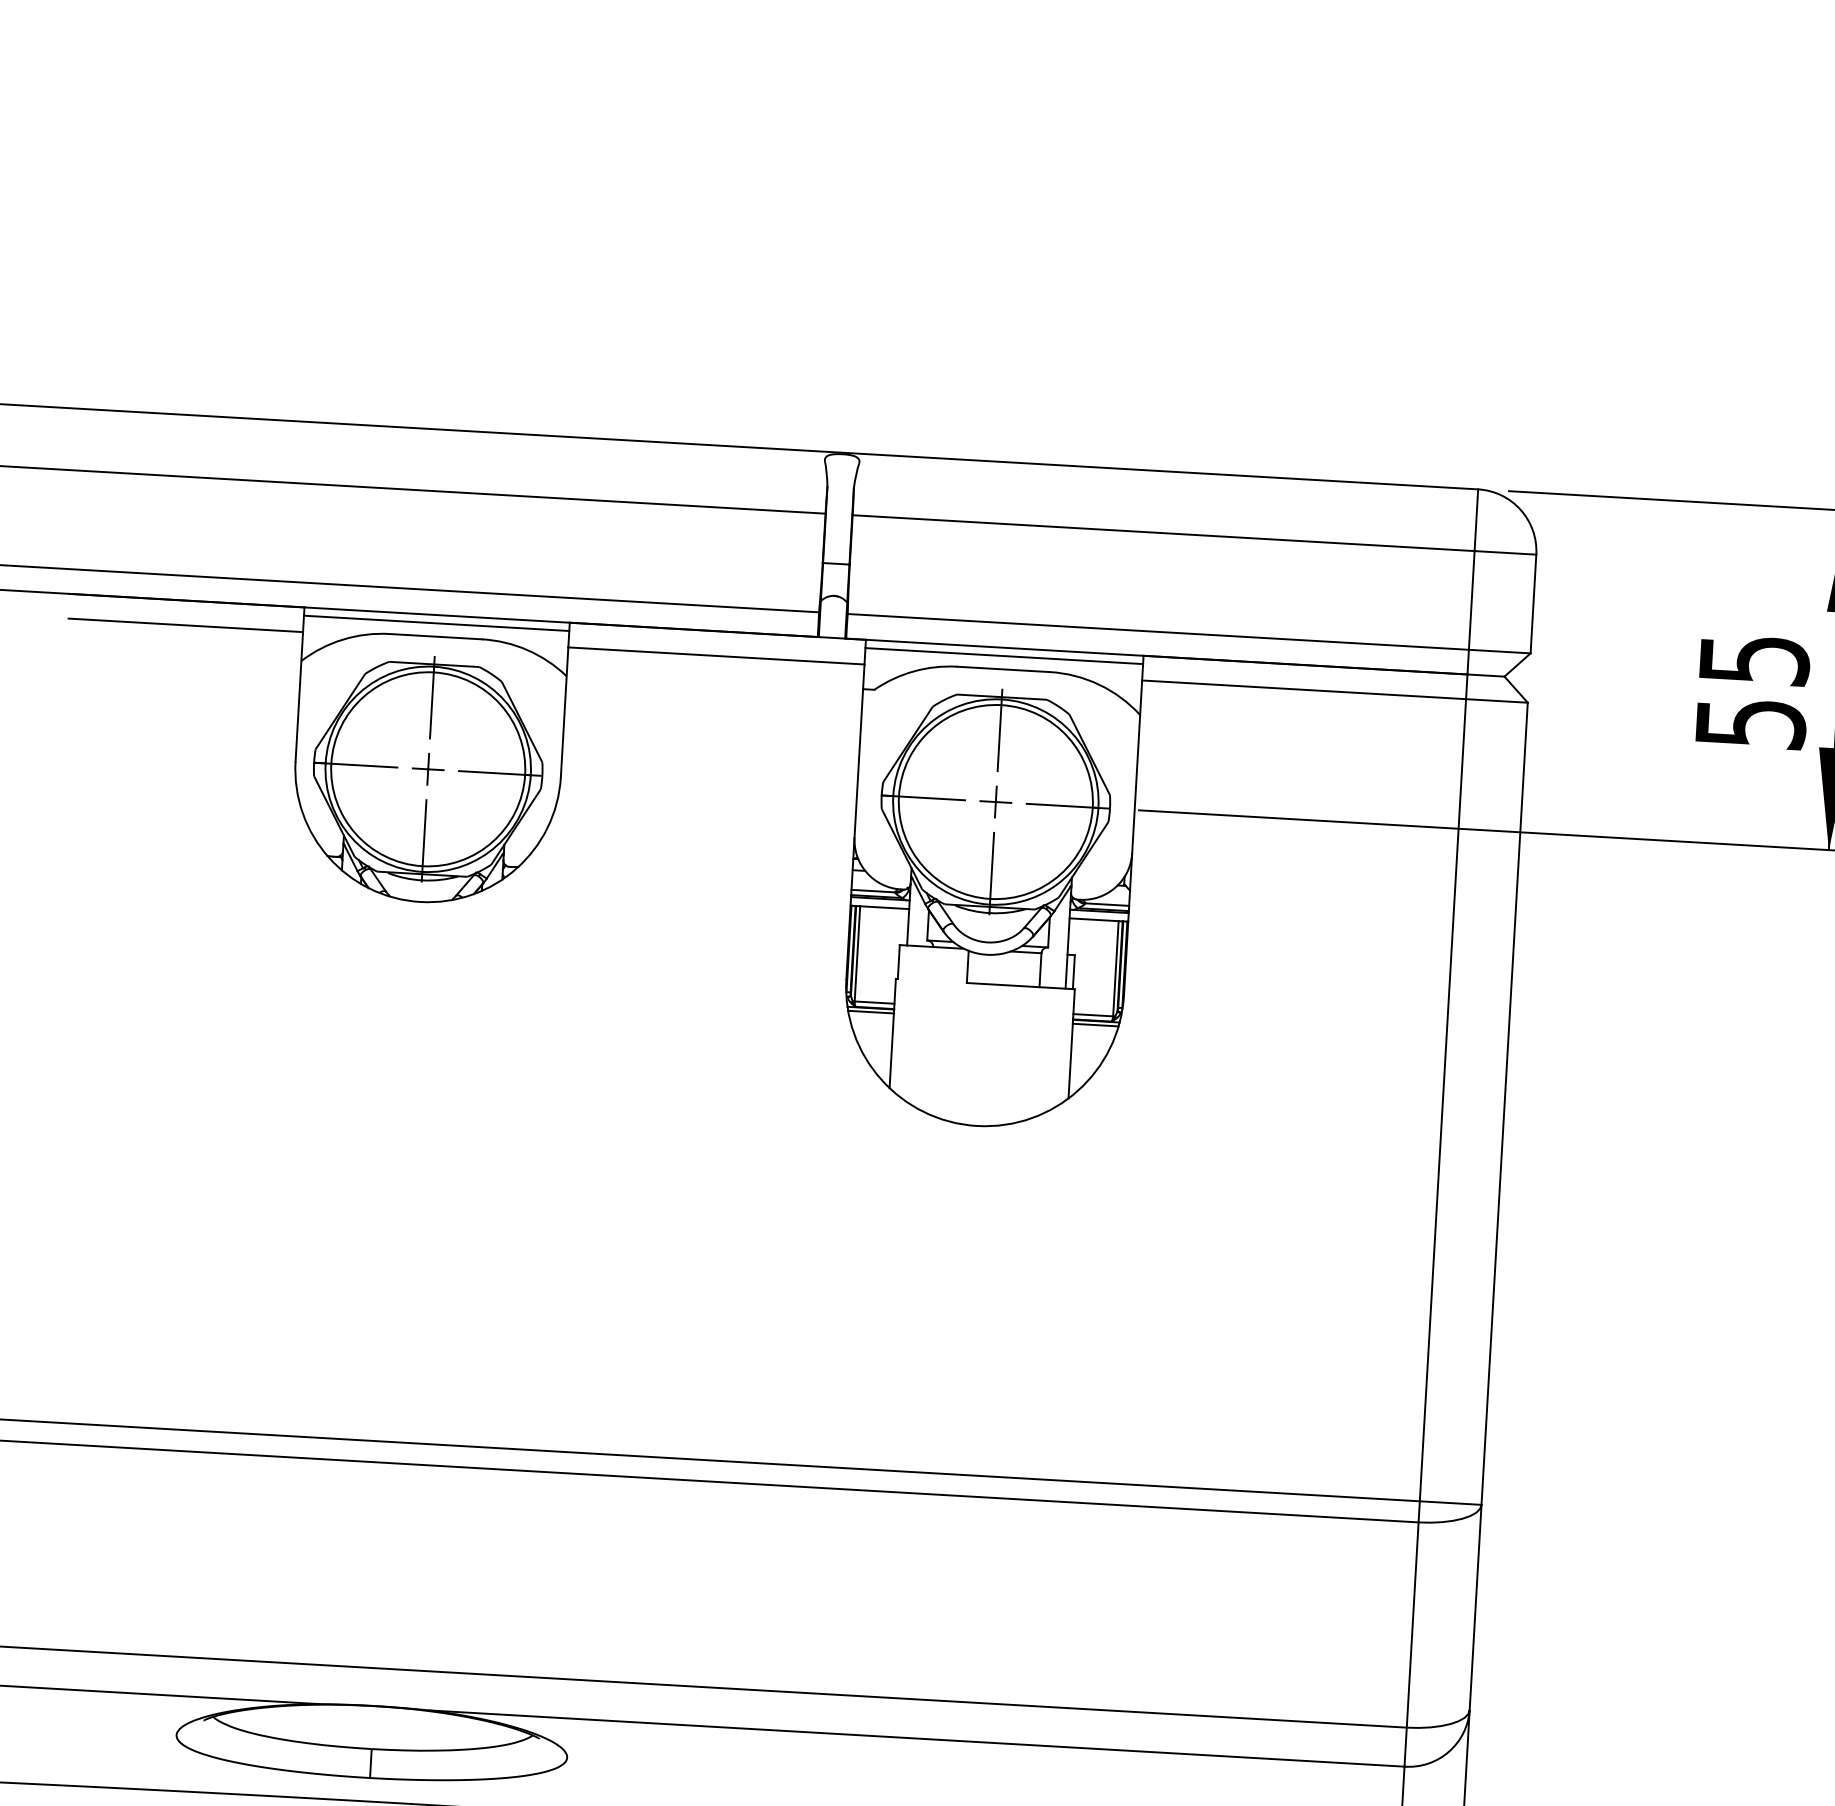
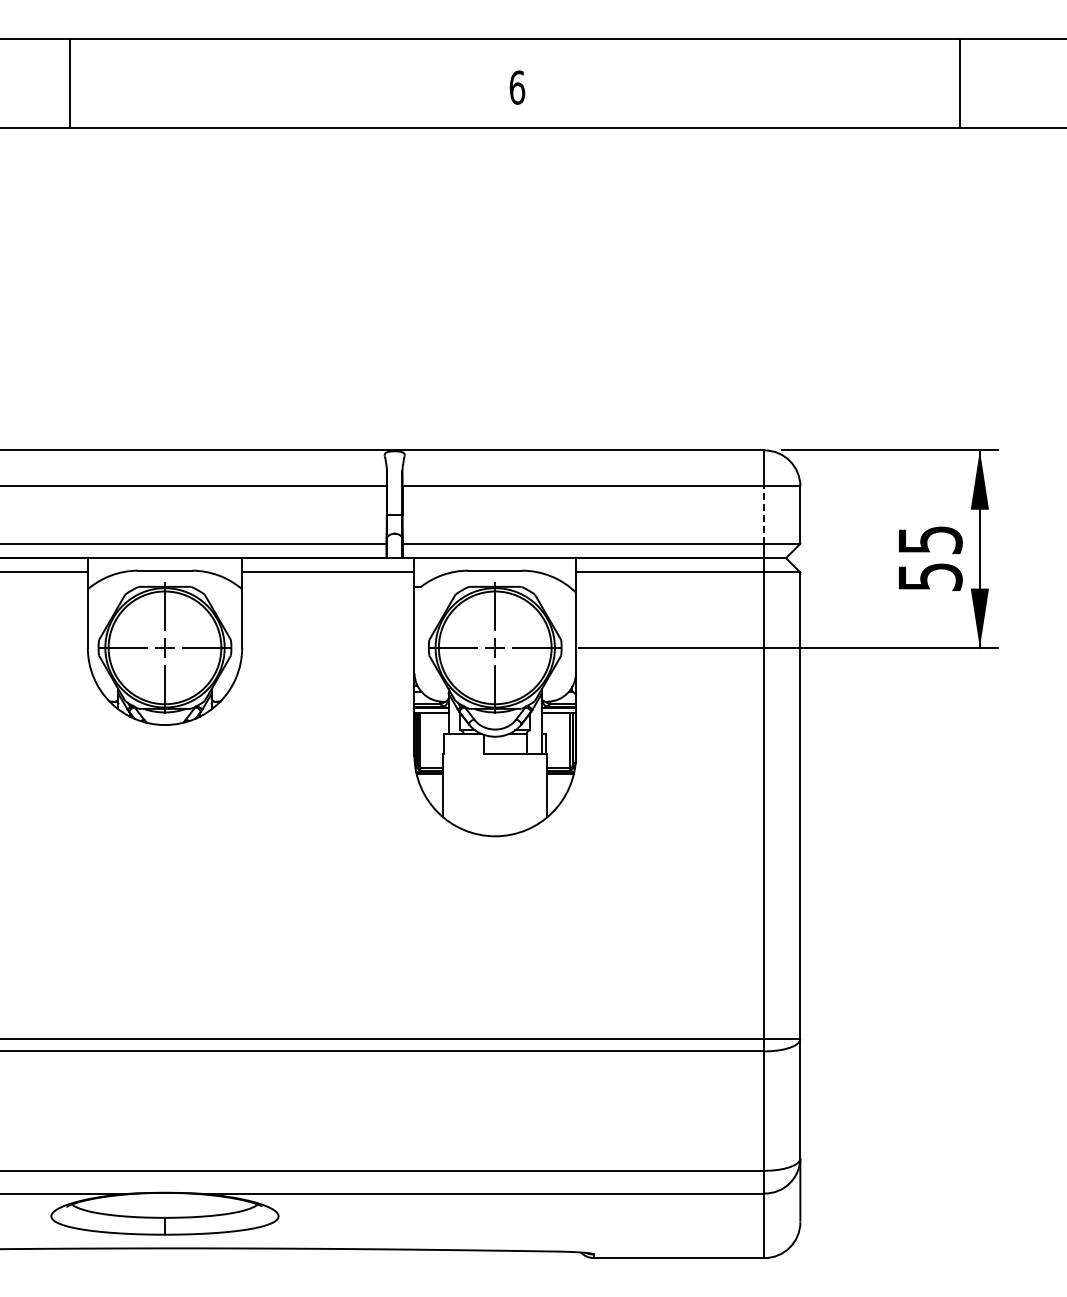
line: (1471, 601) -> (764, 515), solid -> dashed
line: (435, 622) -> (164, 562), removed
line: (1004, 655) -> (495, 562), removed

